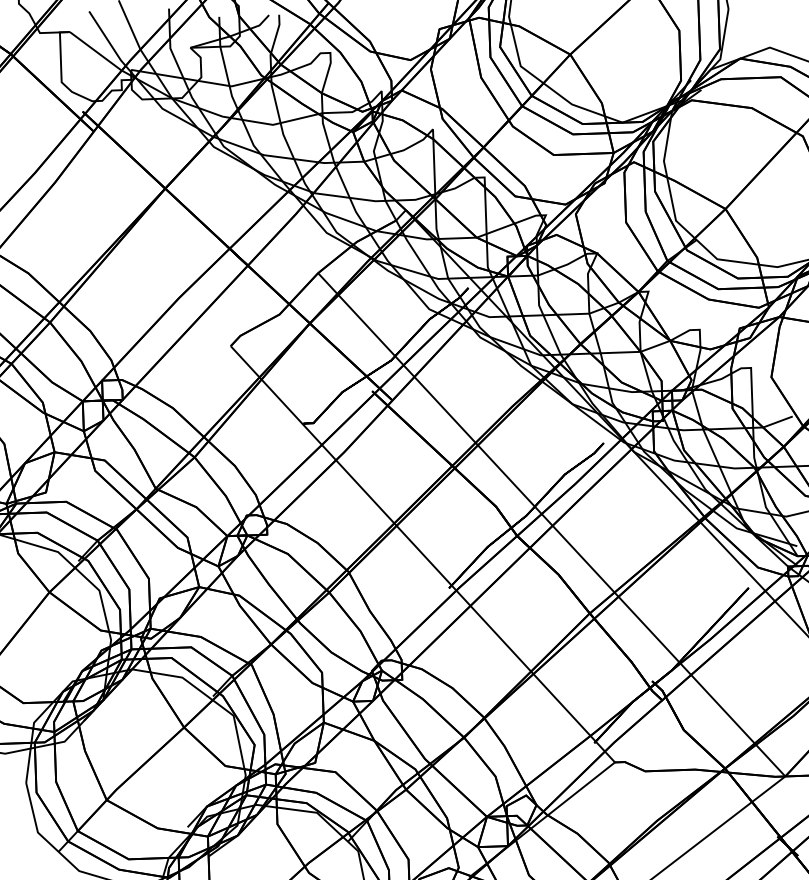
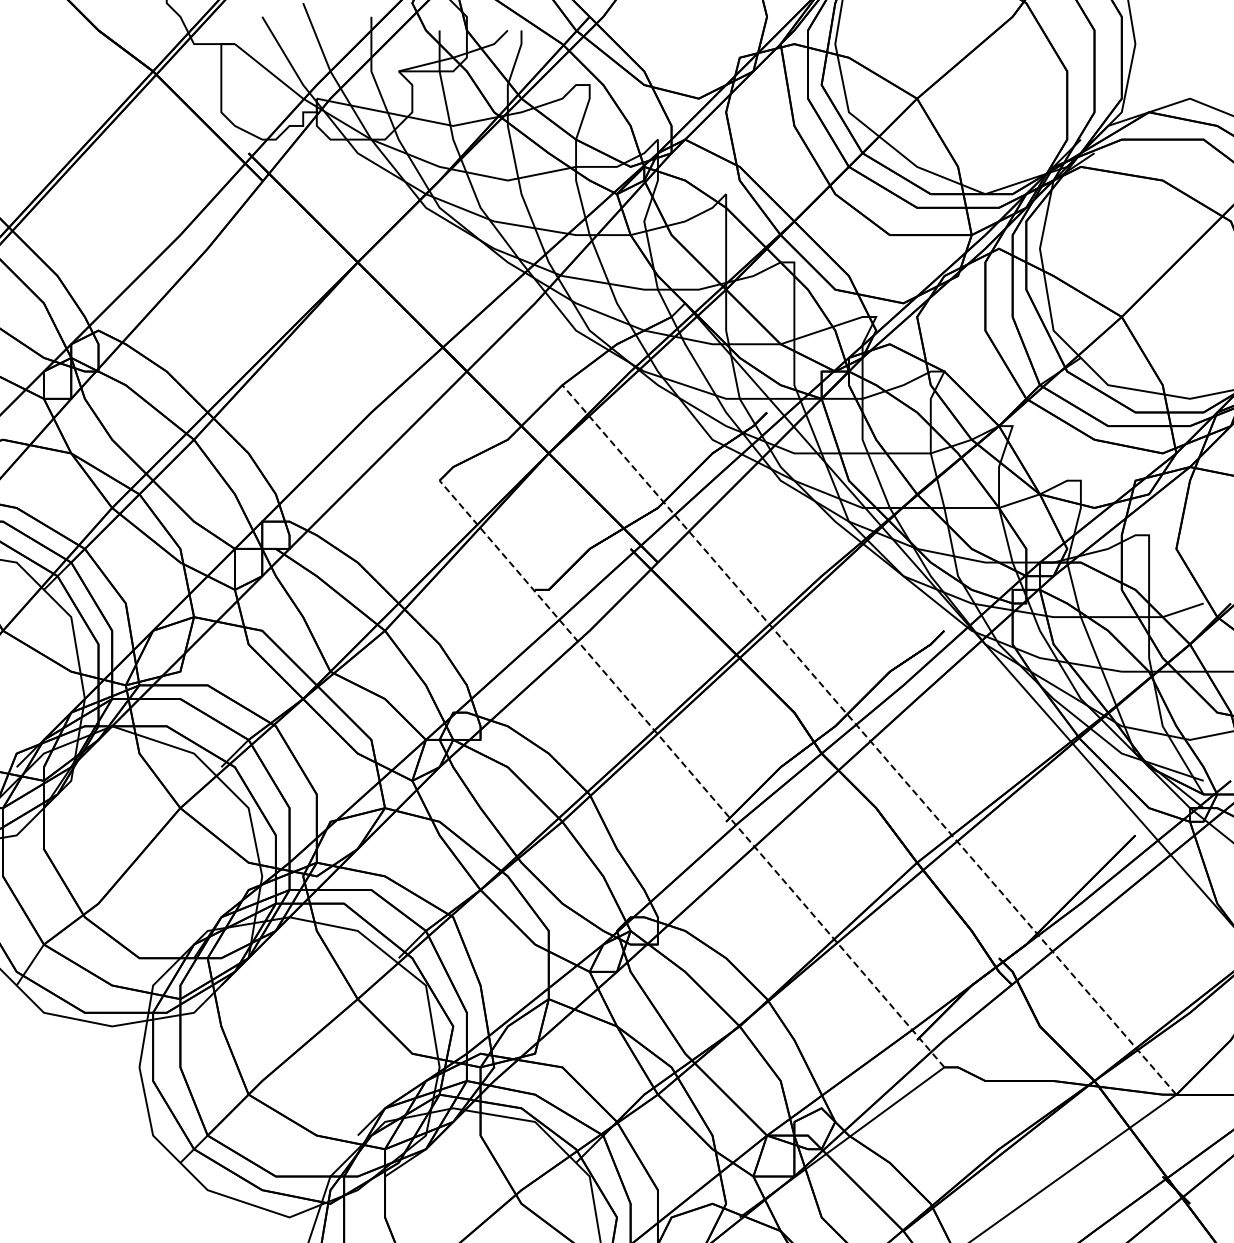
line: (551, 524) -> (869, 739), solid -> dashed
line: (423, 554) -> (692, 774), solid -> dashed

